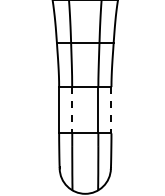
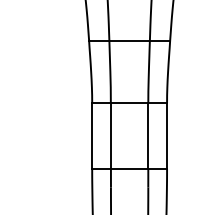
line: (72, 110) -> (111, 136), dashed -> solid
line: (111, 110) -> (167, 136), dashed -> solid

